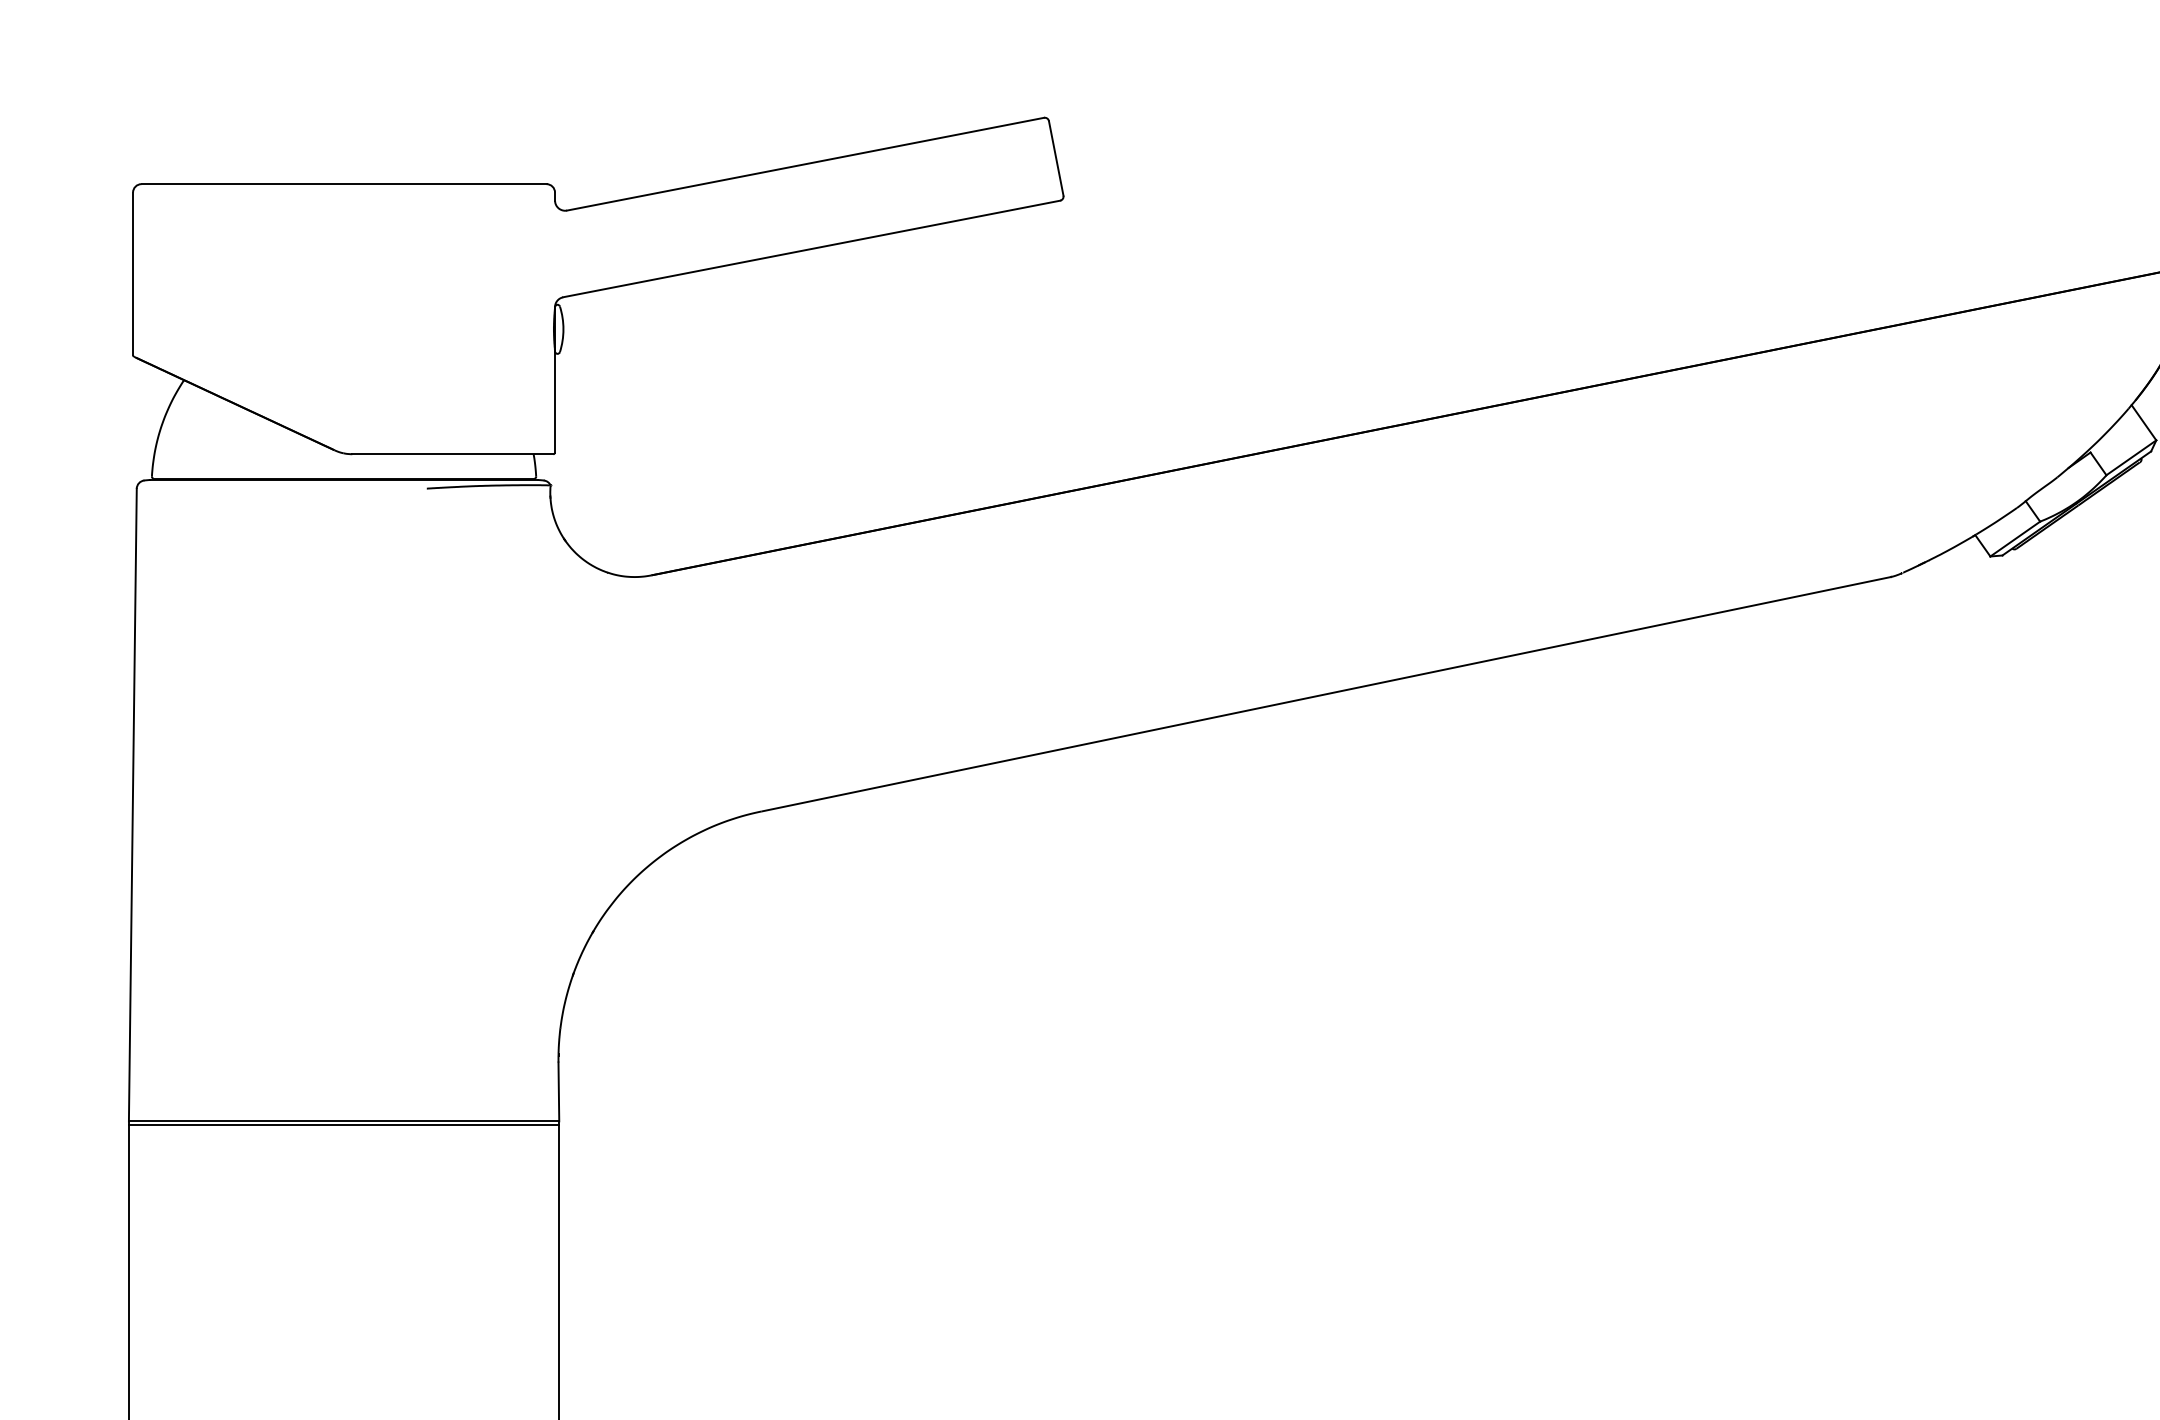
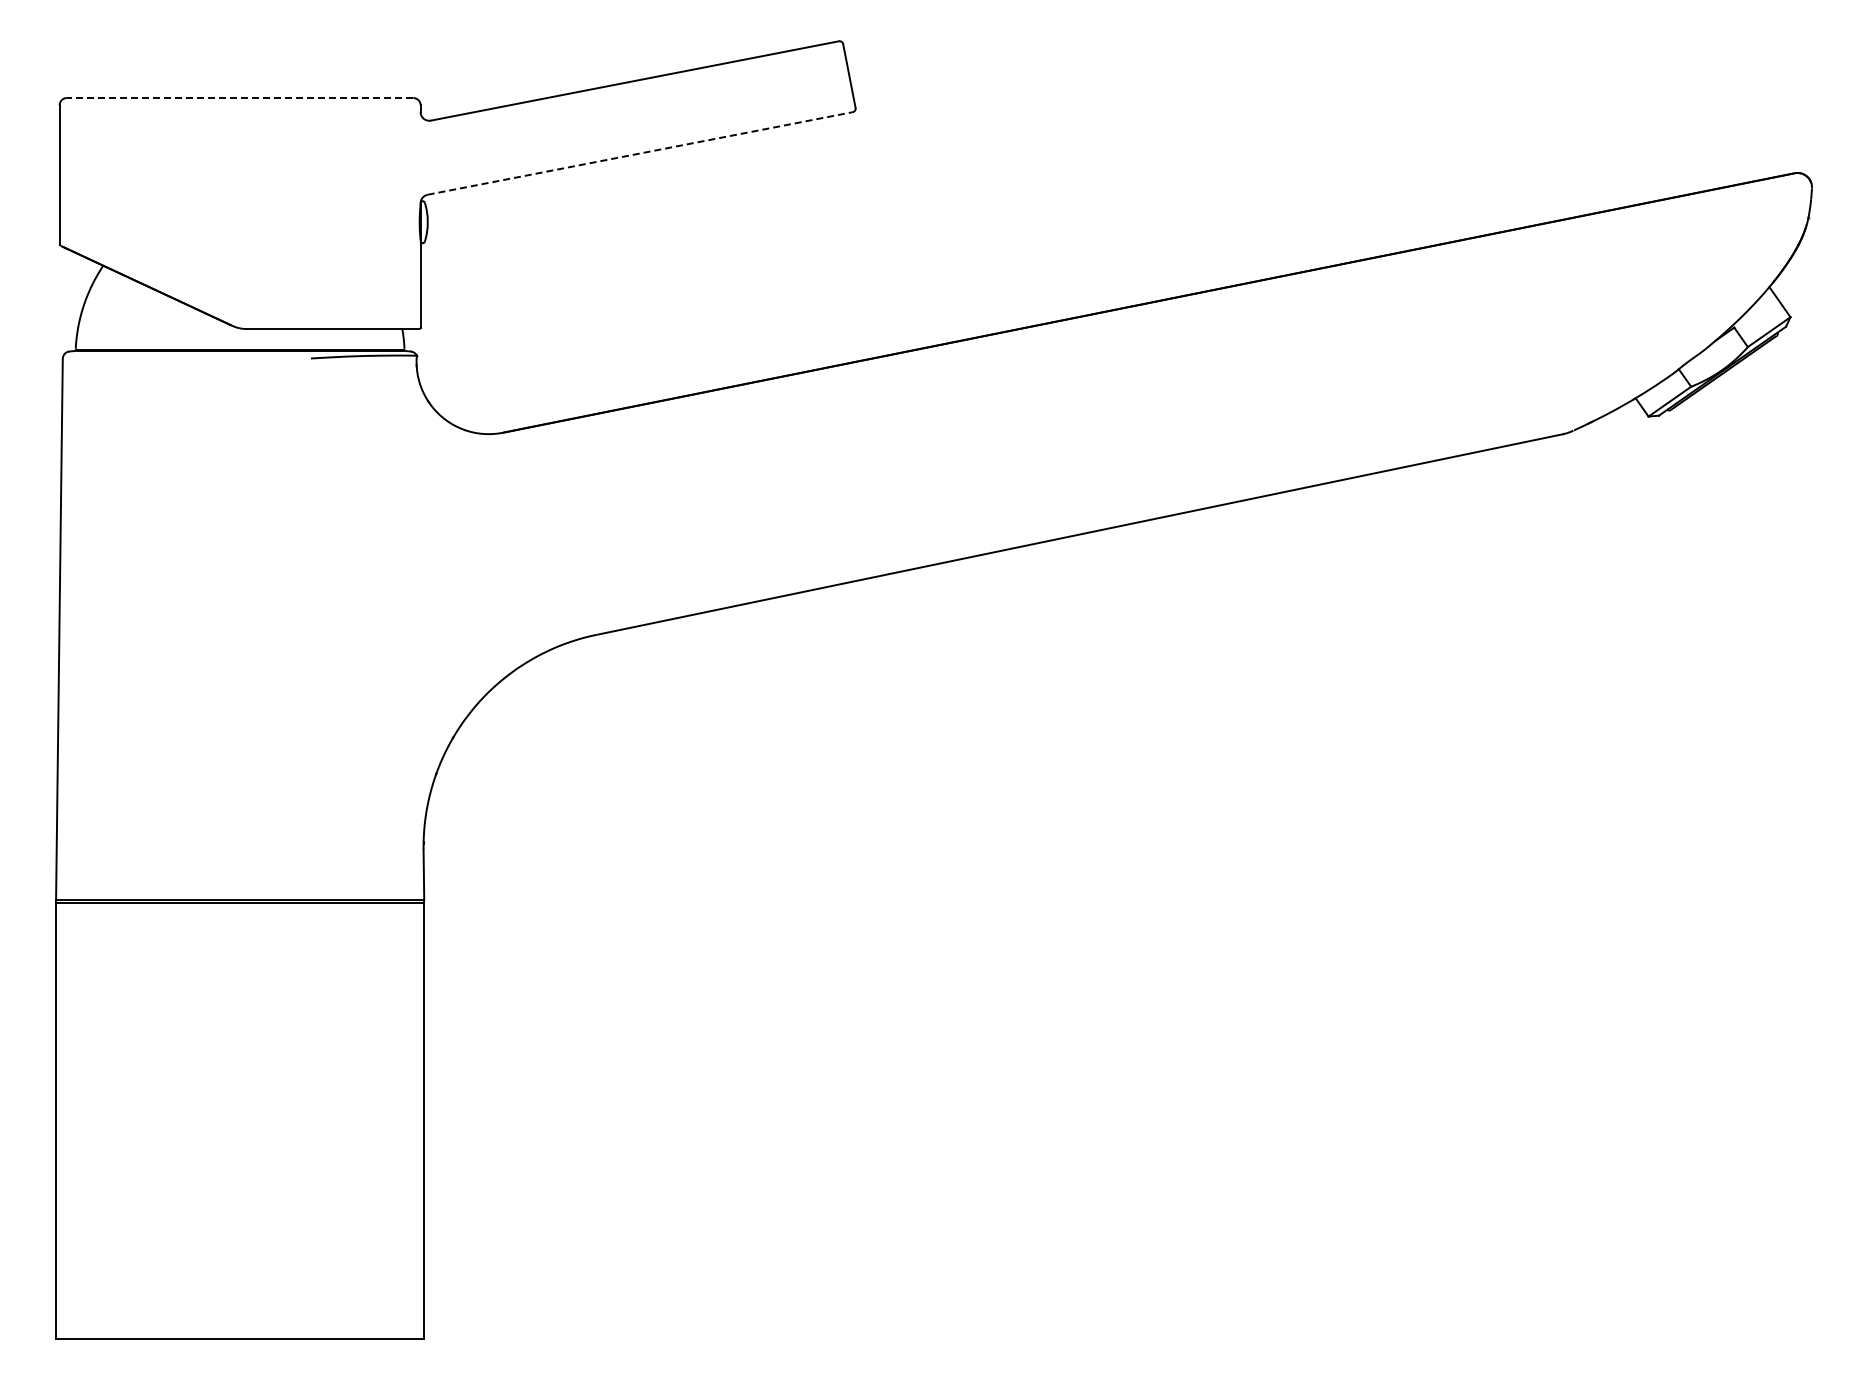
line: (343, 184) -> (239, 98), solid -> dashed
line: (812, 248) -> (640, 153), solid -> dashed

